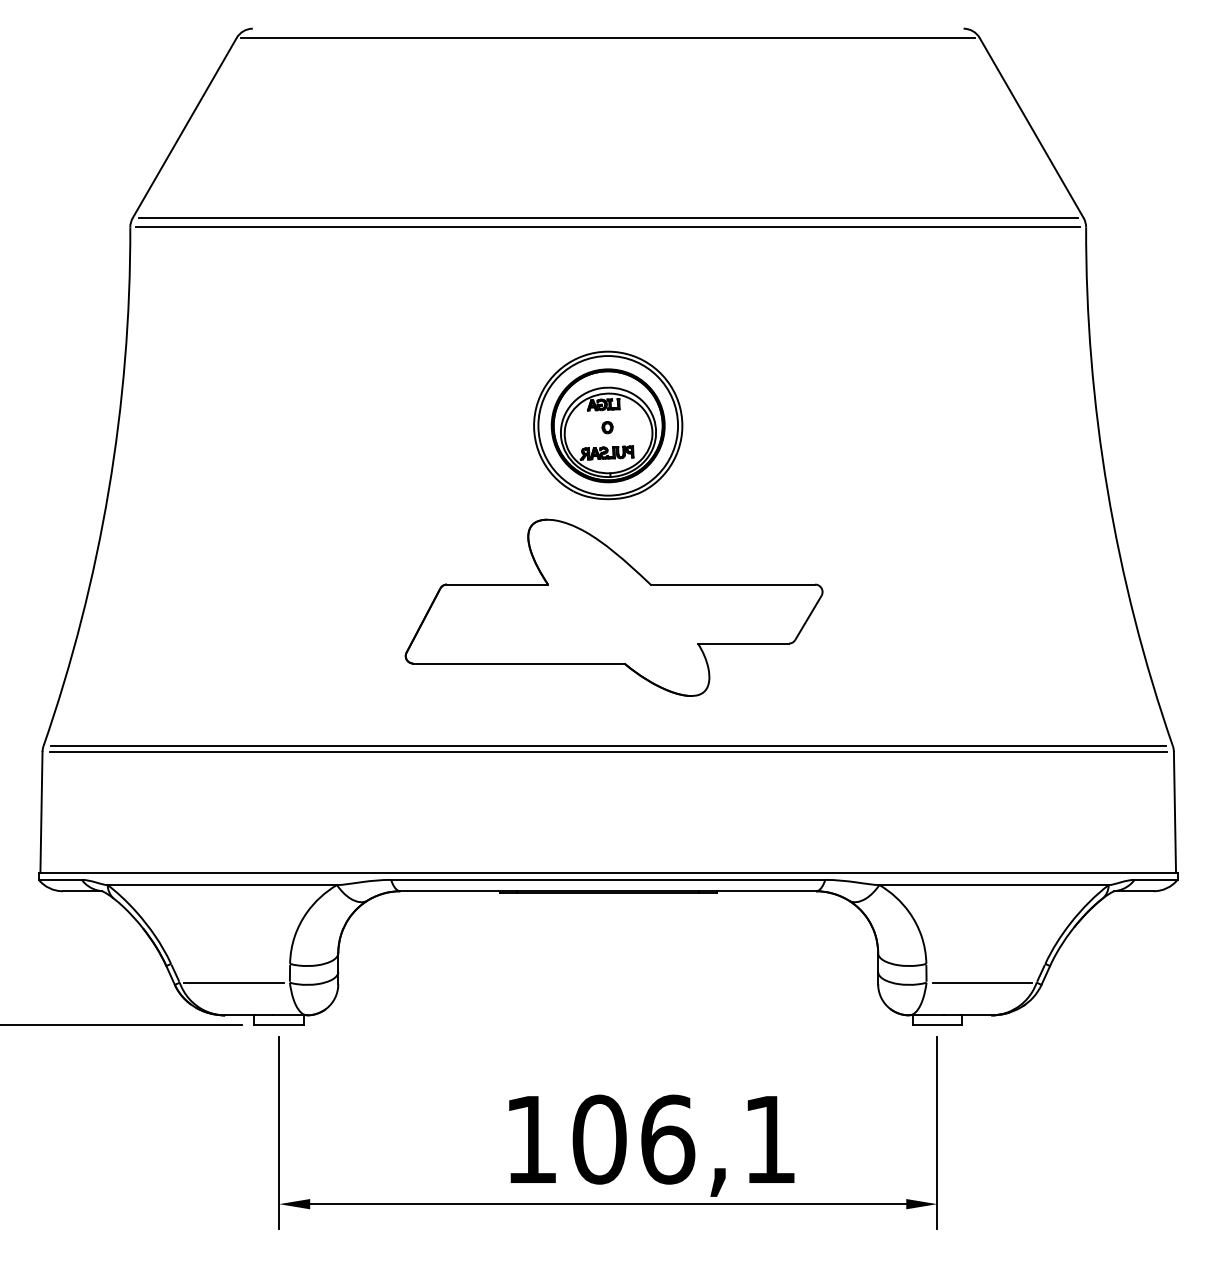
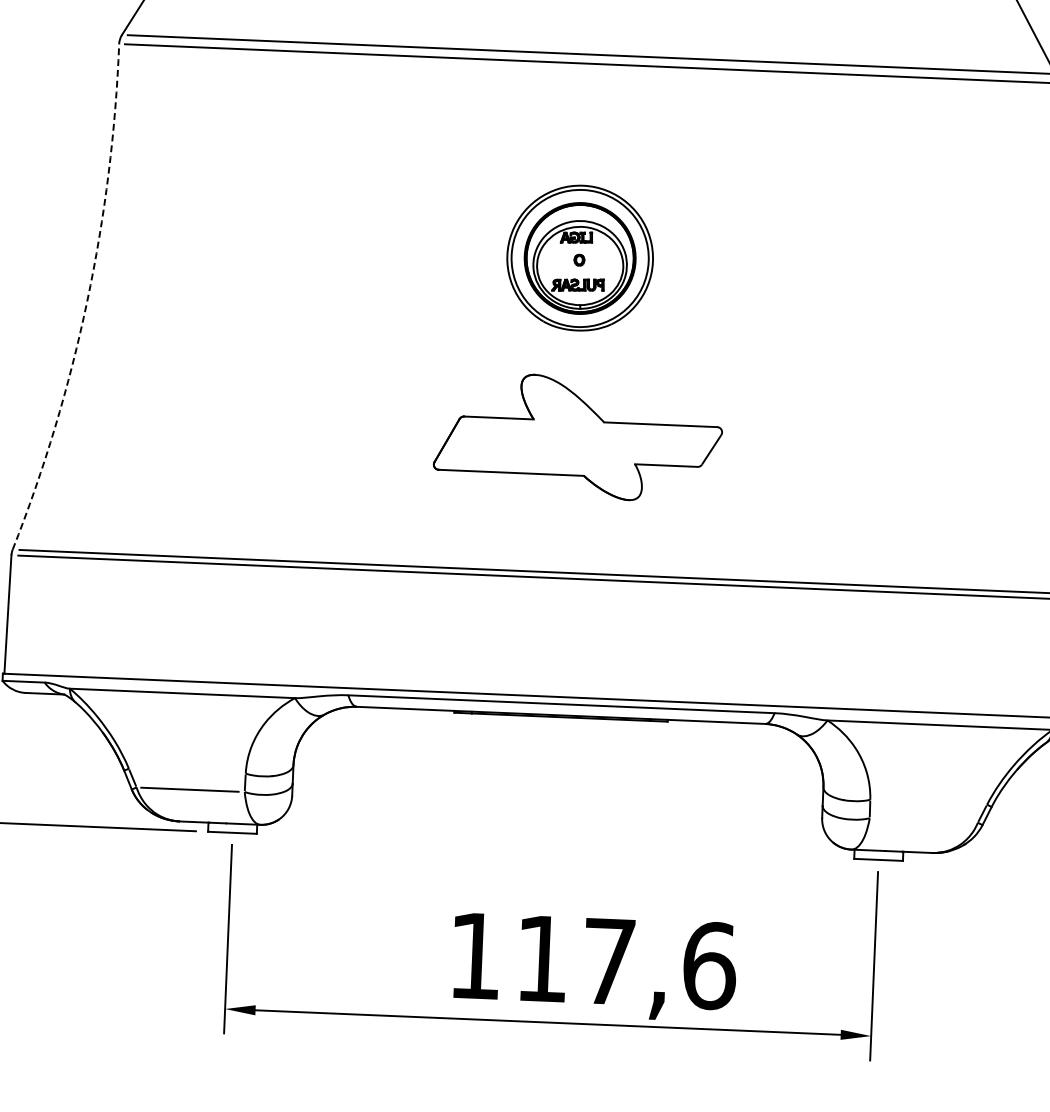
arc: (108, 490) -> (86, 301), solid -> dashed
part: (613, 607) -> (577, 437), size x0.7
line: (982, 982) -> (924, 820), removed
text: (684, 1139) -> (625, 962), 106,1 -> 117,6

